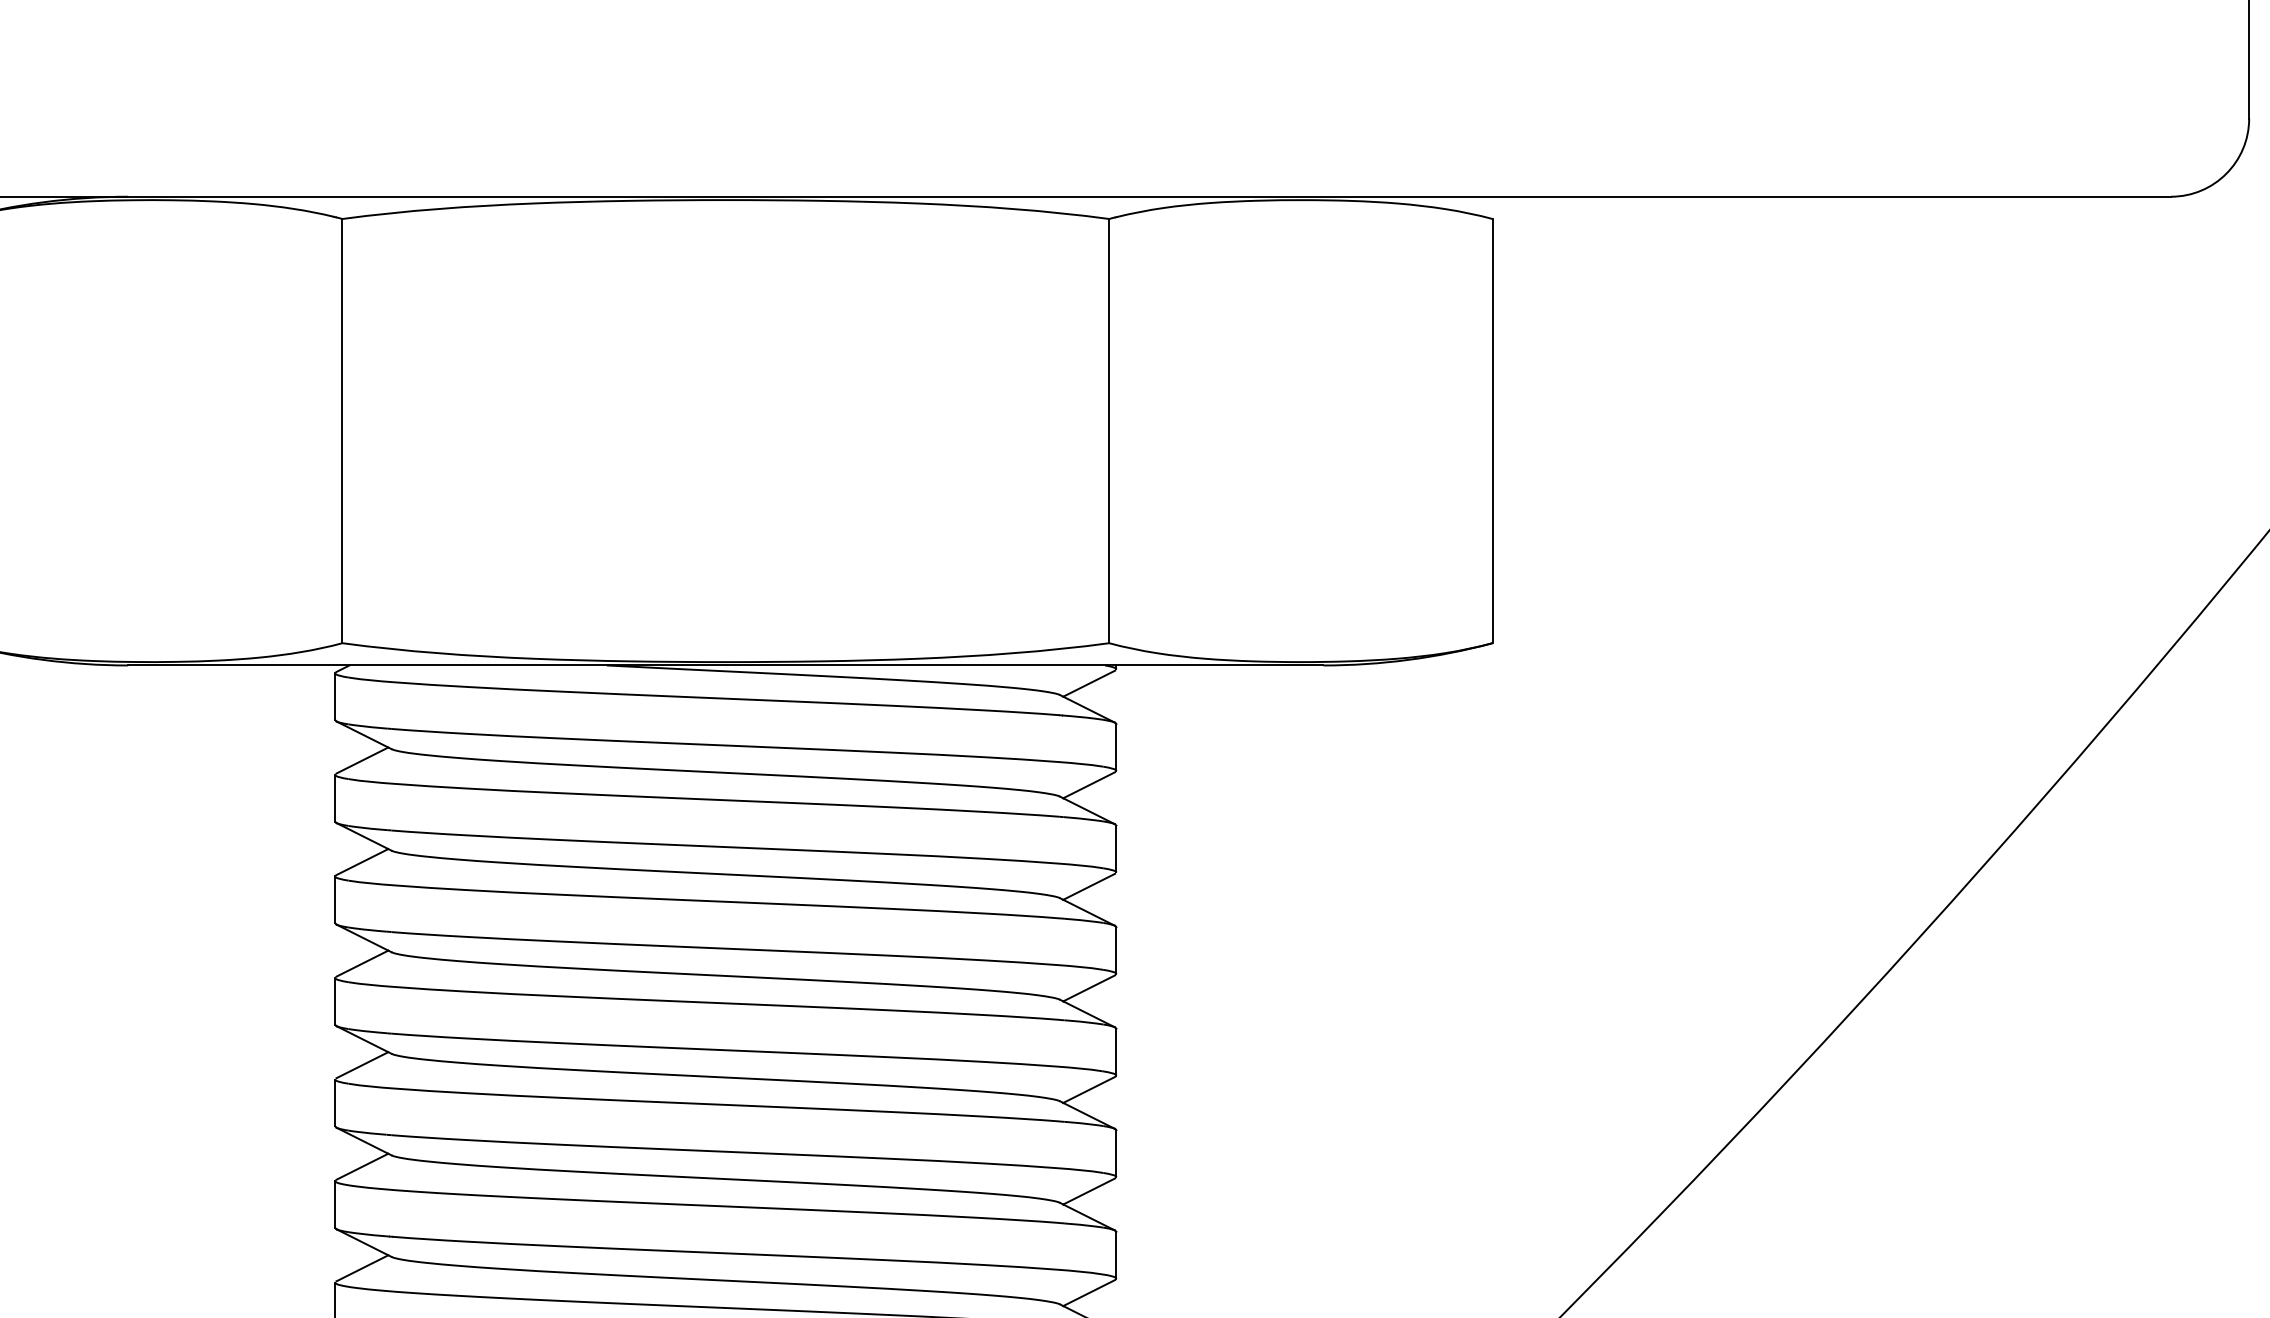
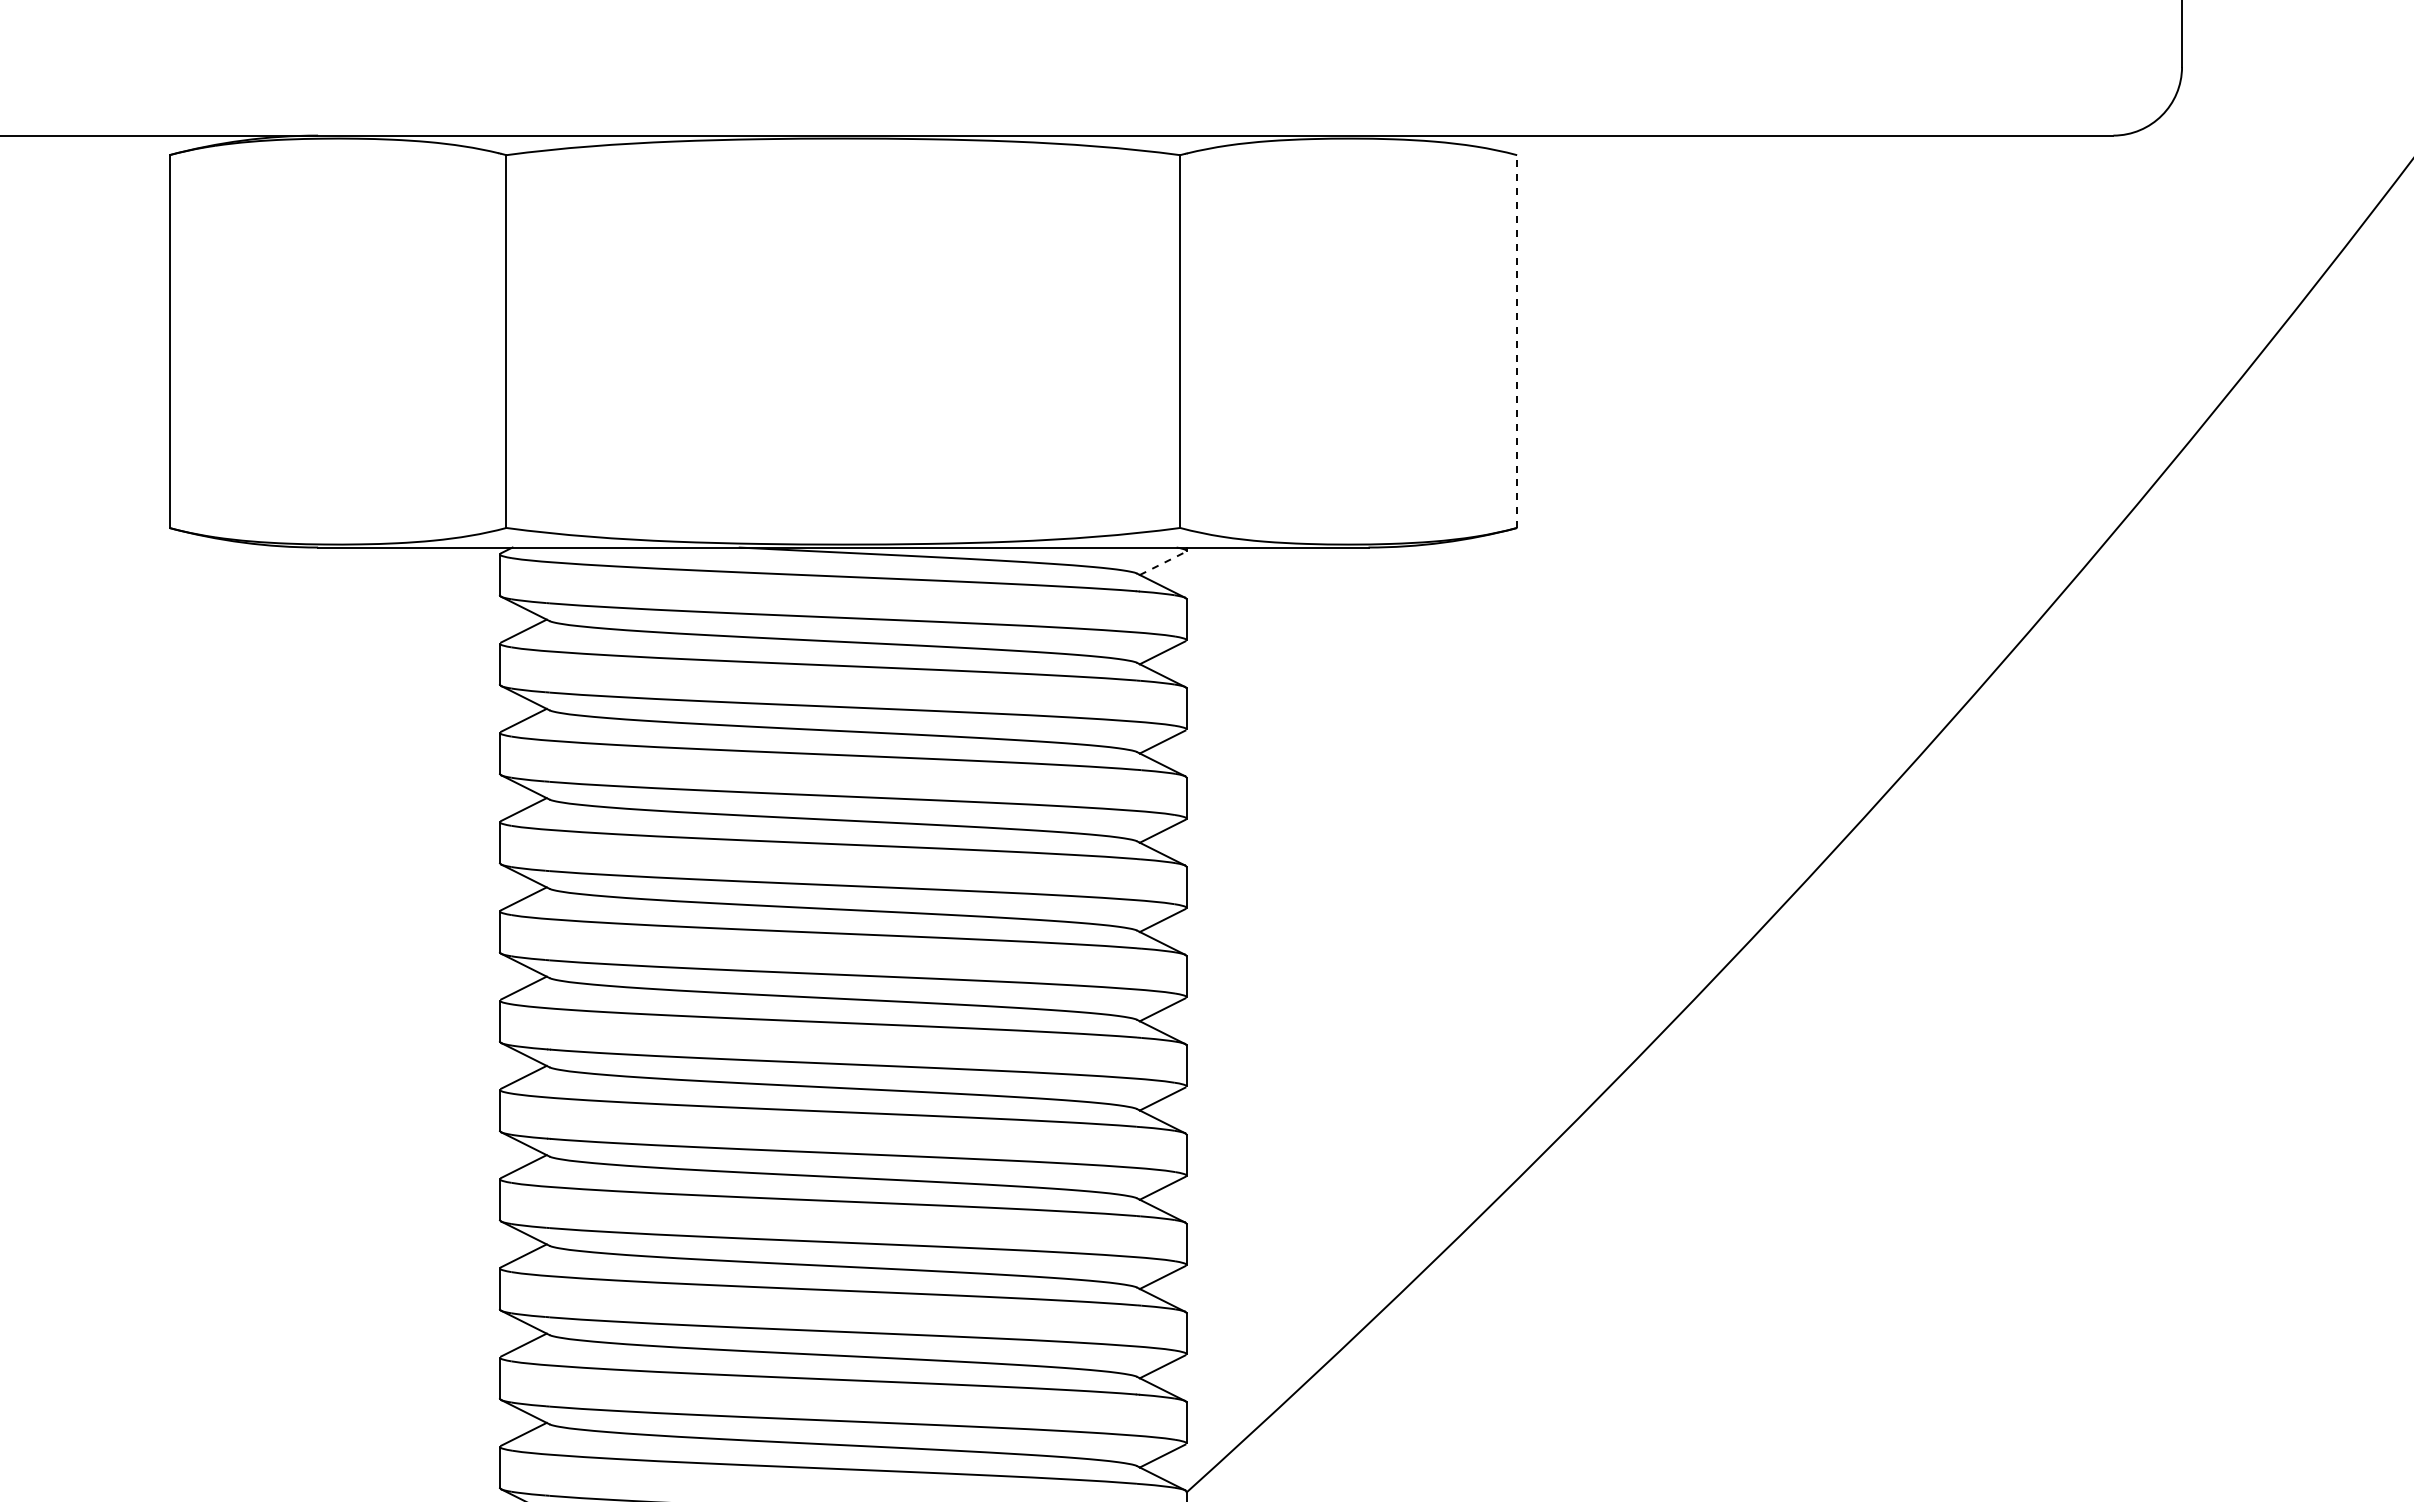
line: (1492, 431) -> (1517, 341), solid -> dashed
line: (1090, 683) -> (1163, 563), solid -> dashed

